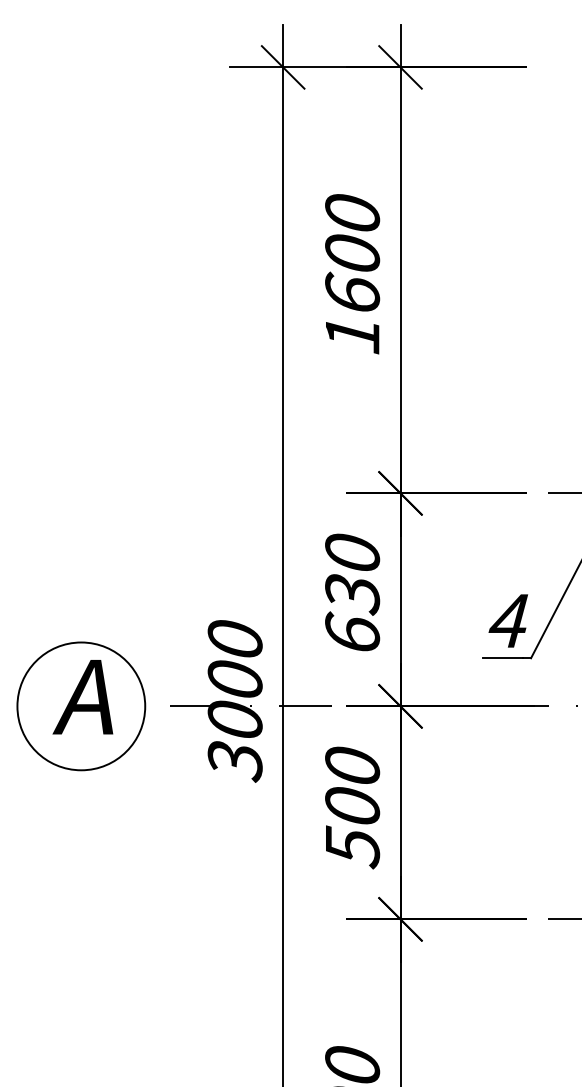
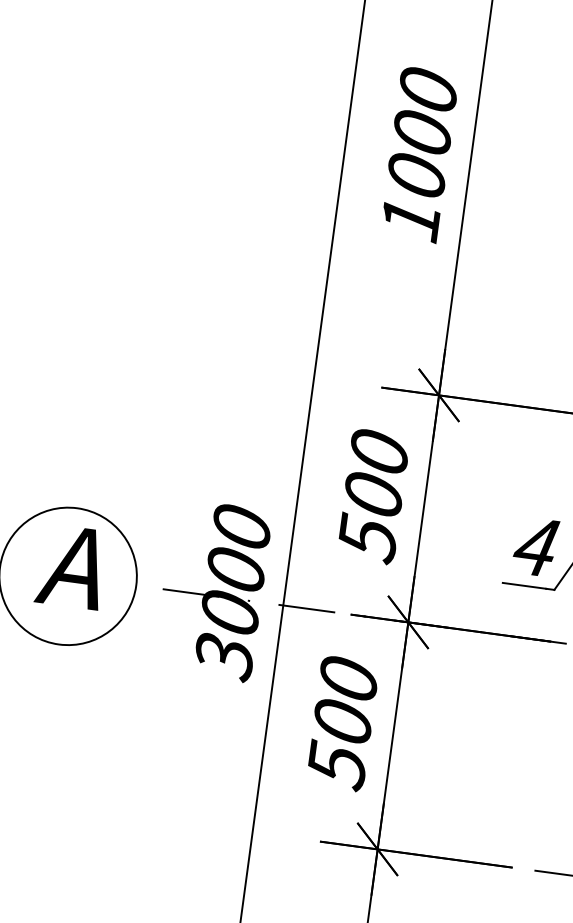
text: (352, 291) -> (416, 173), 1600 -> 1000
text: (352, 615) -> (370, 518), 630 -> 500

